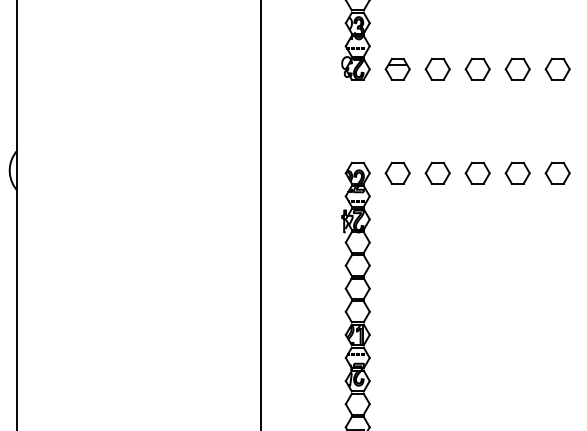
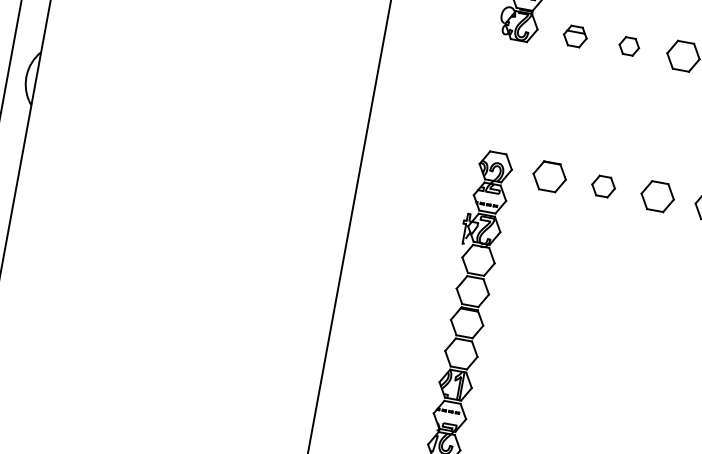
part: (397, 69) -> (575, 36), size x0.7
part: (437, 69) -> (629, 46), size x0.6
part: (437, 172) -> (603, 185), size x0.7

